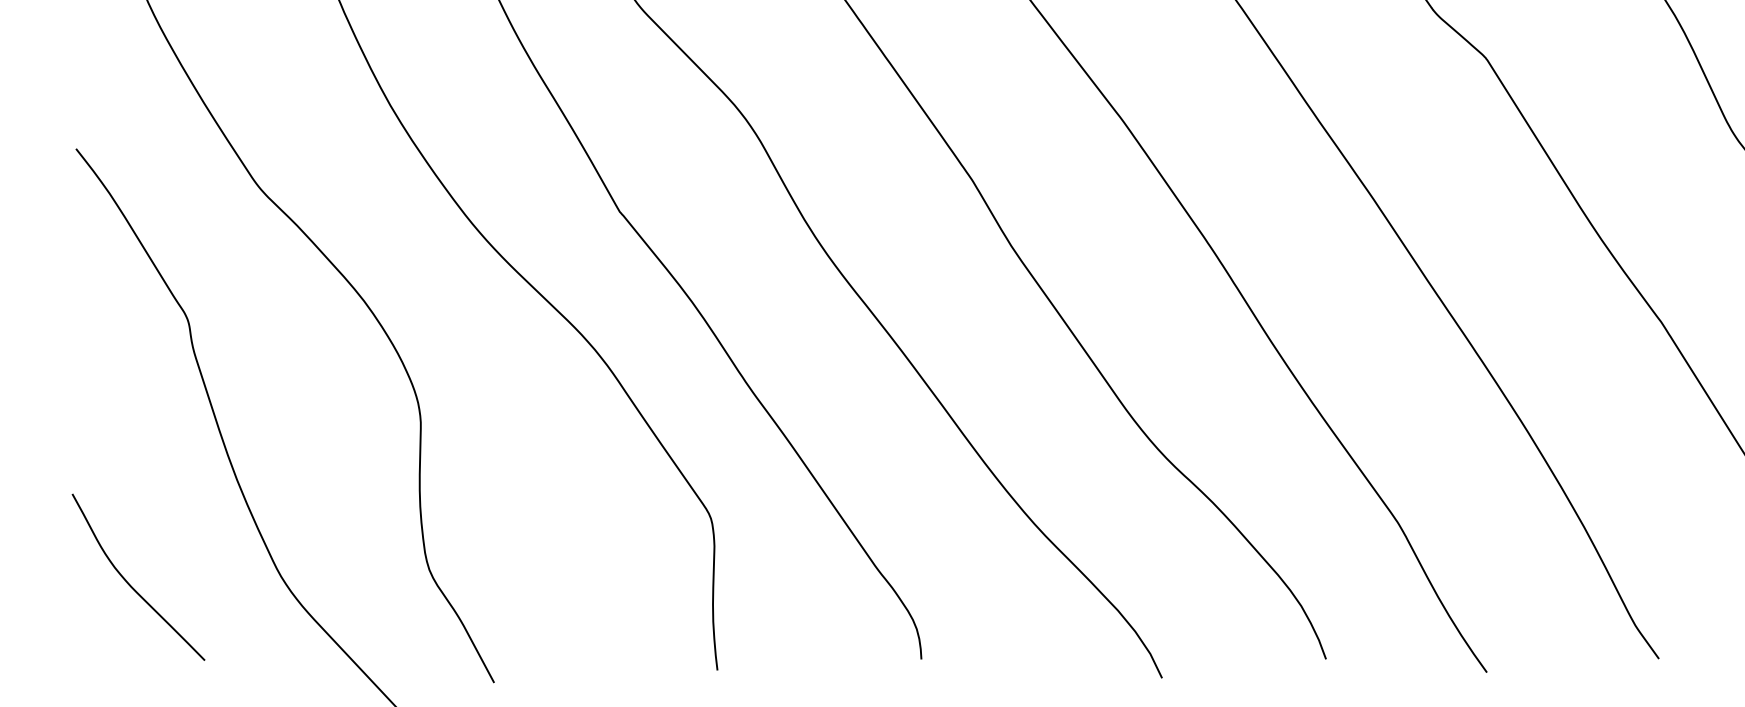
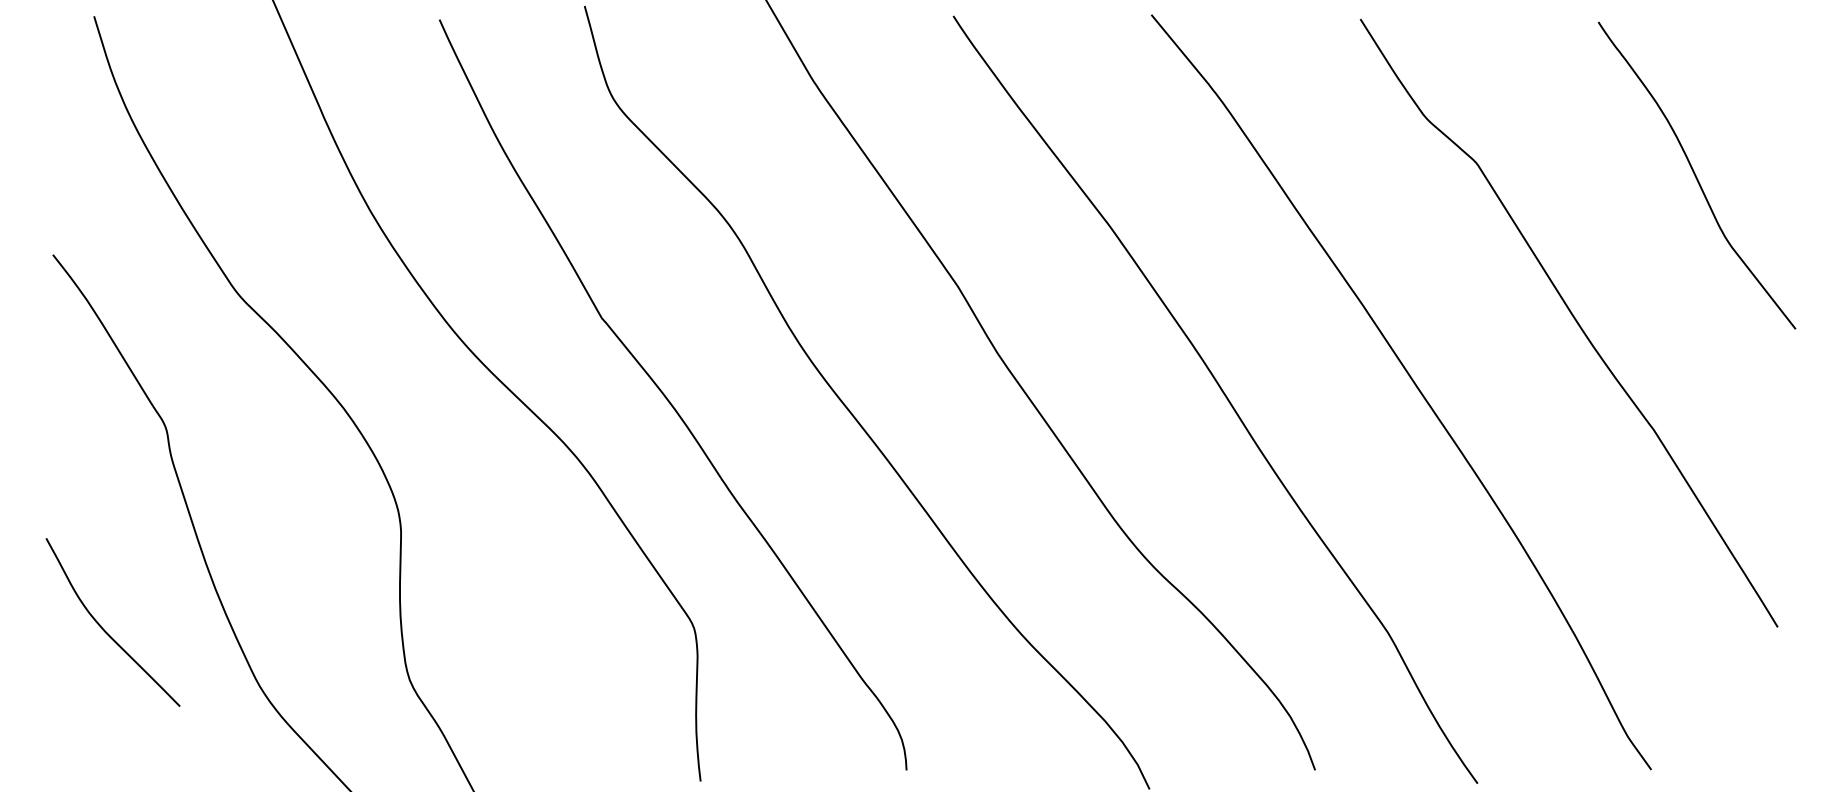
curve: (130, 584) -> (104, 629), moved

